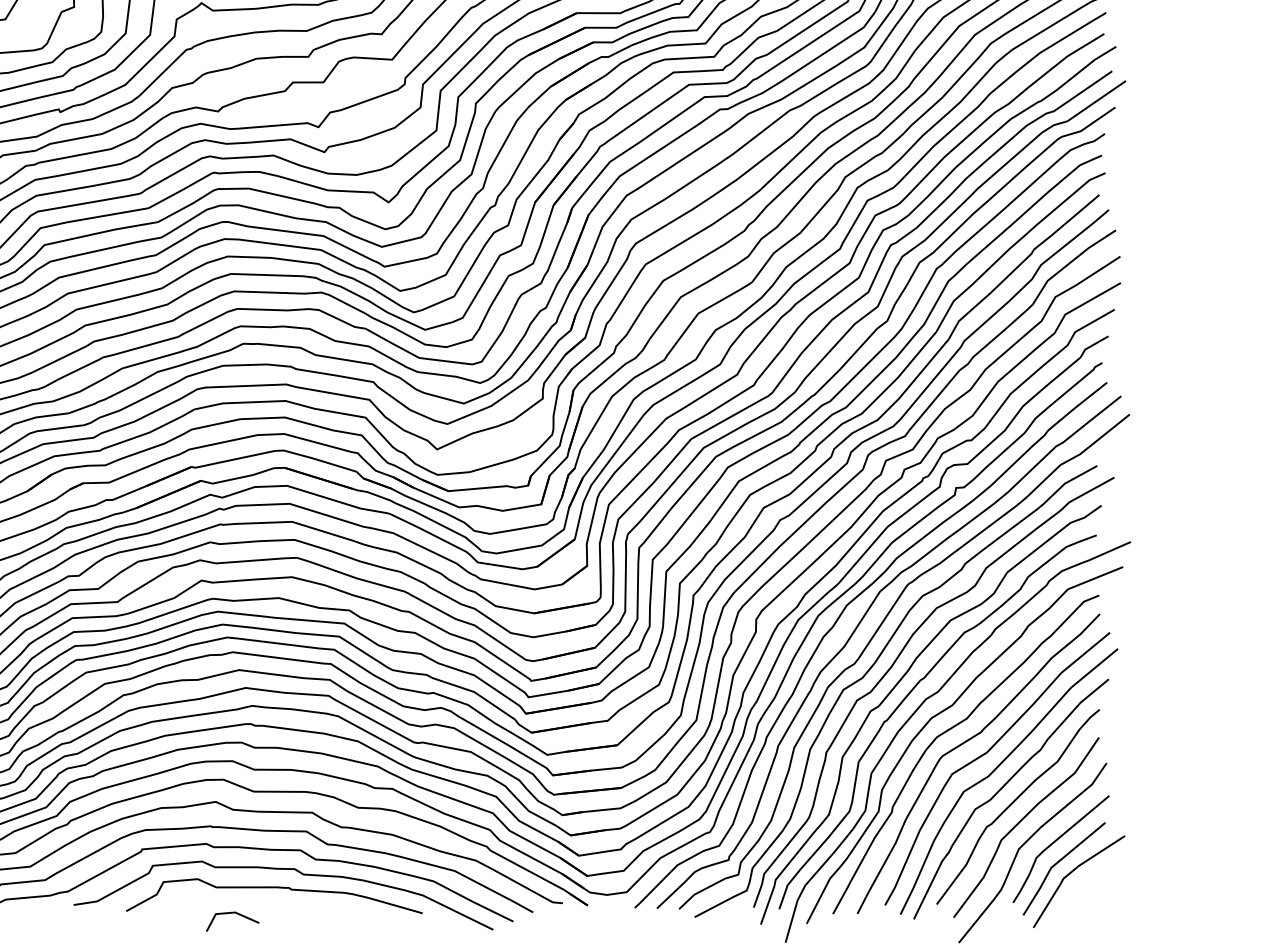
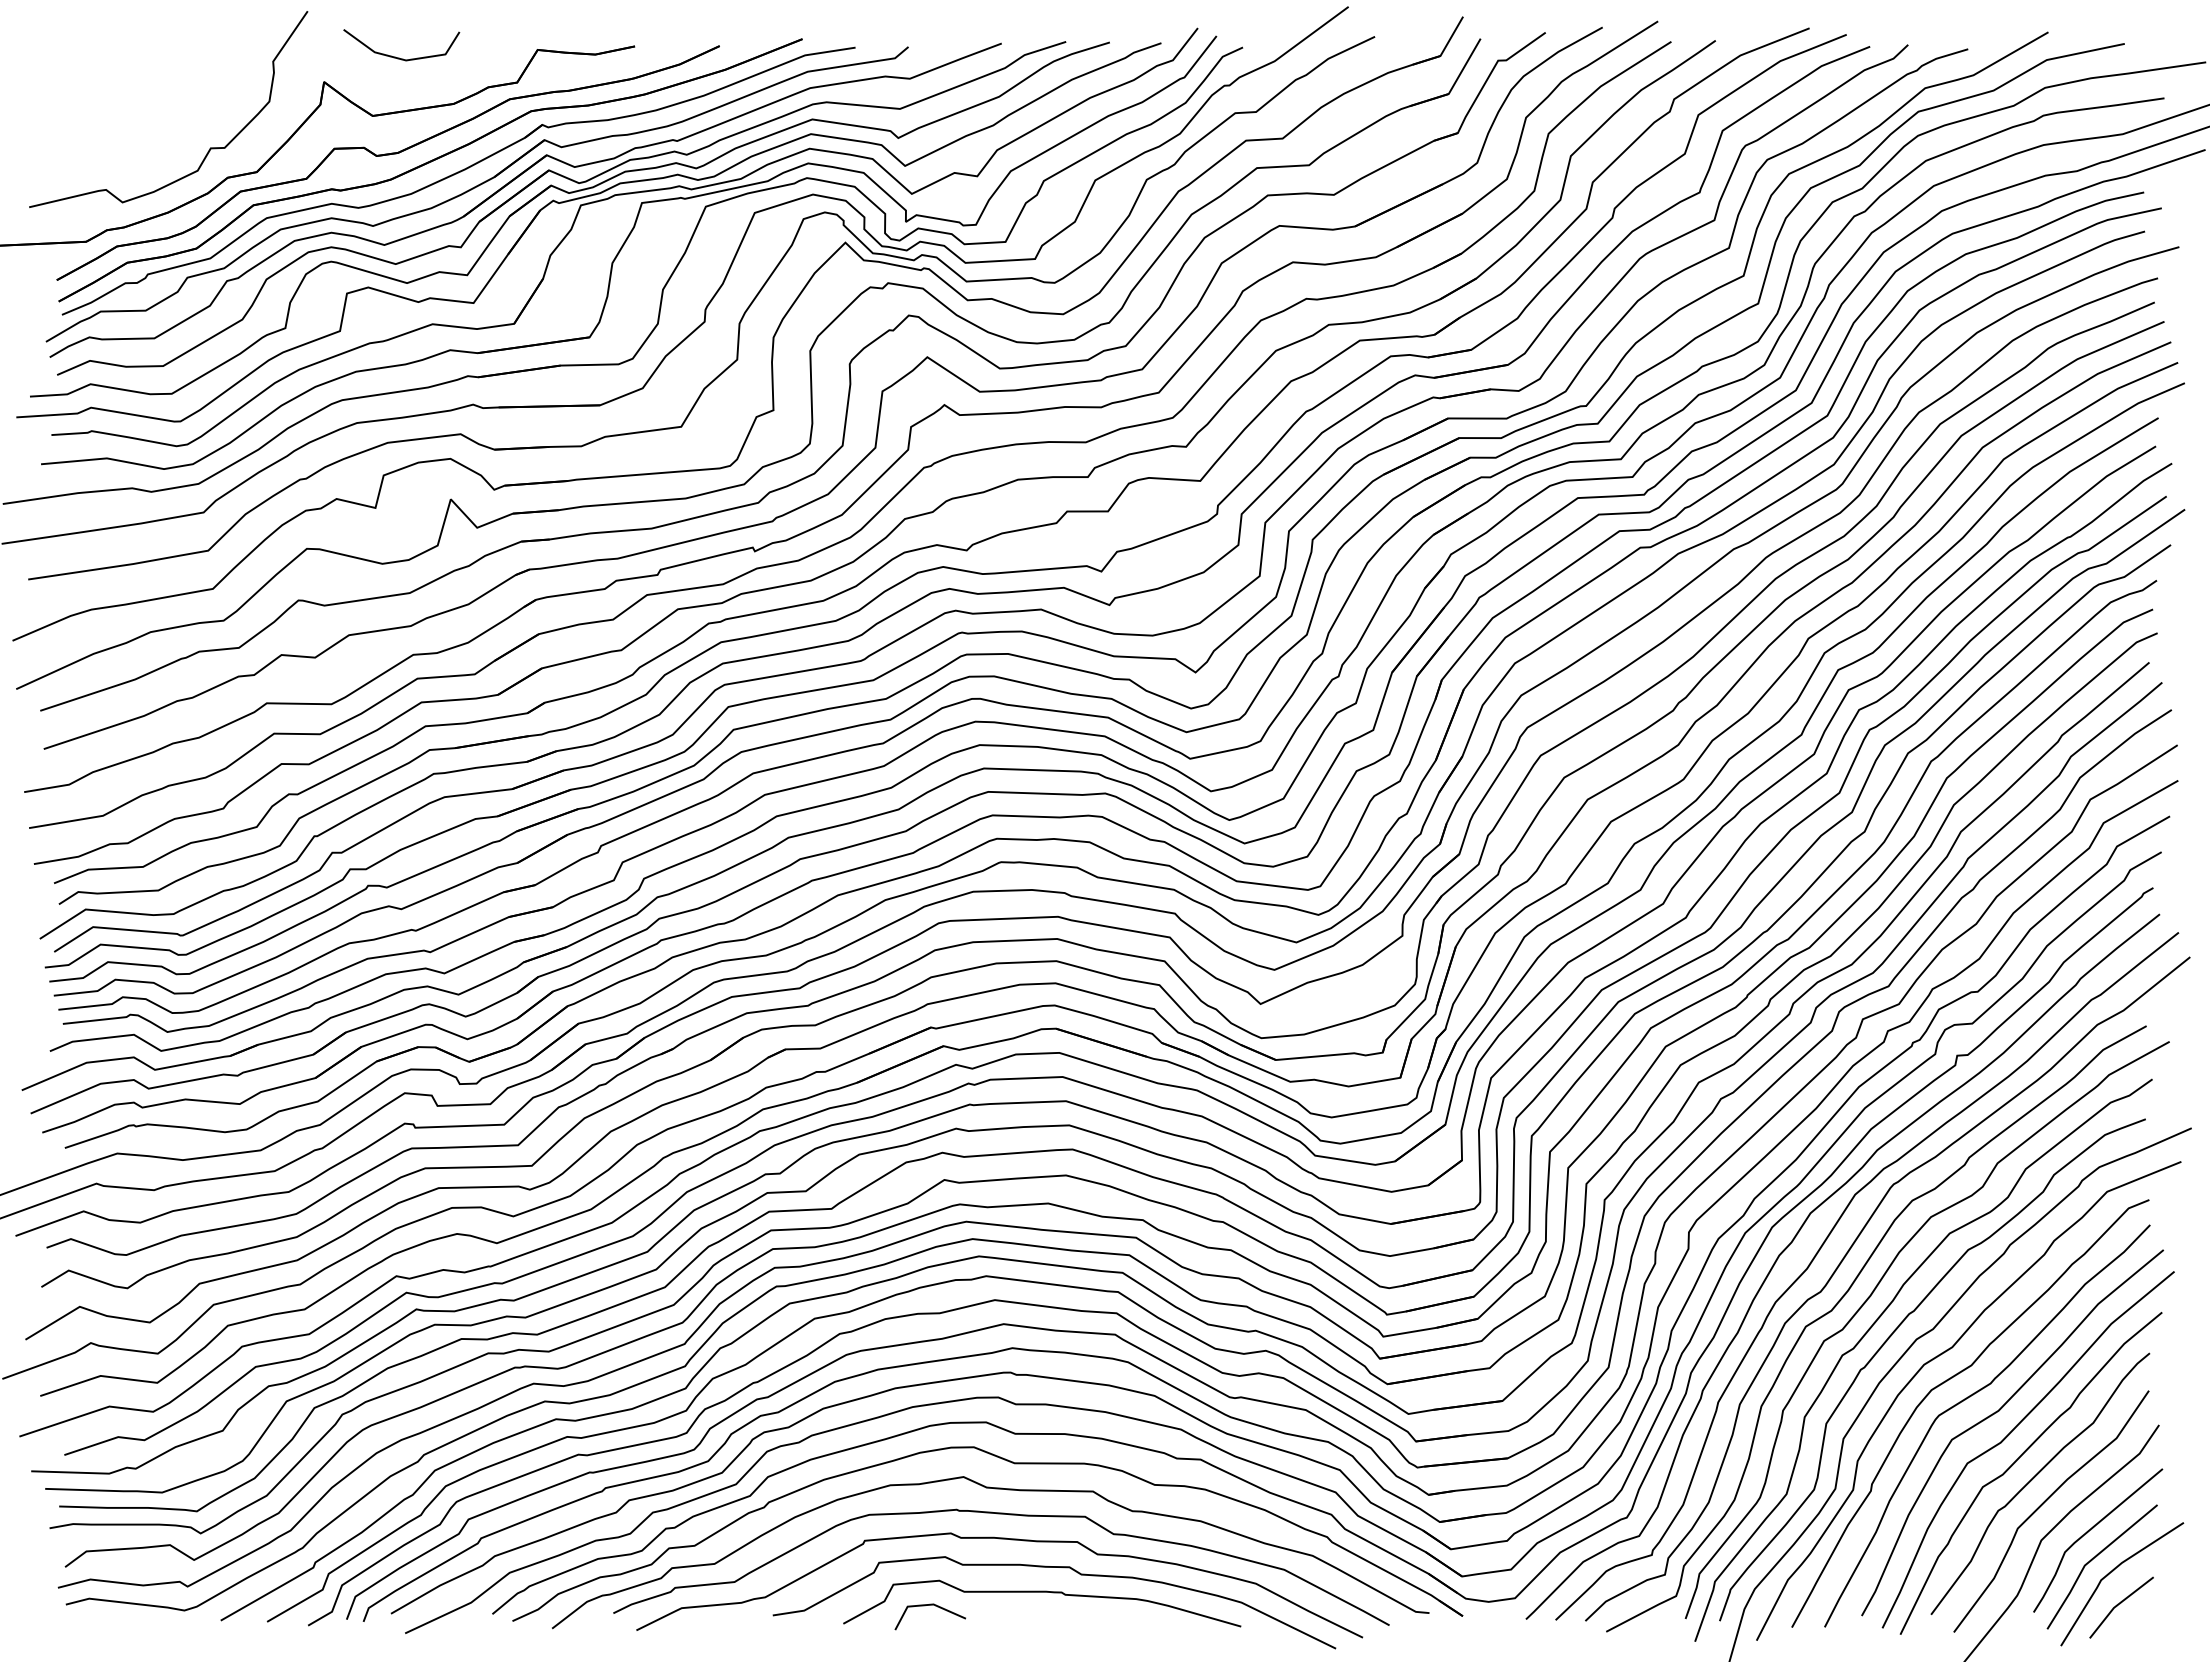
line: (1077, 896) -> (2120, 1604), added
line: (229, 914) -> (925, 1606), moved

